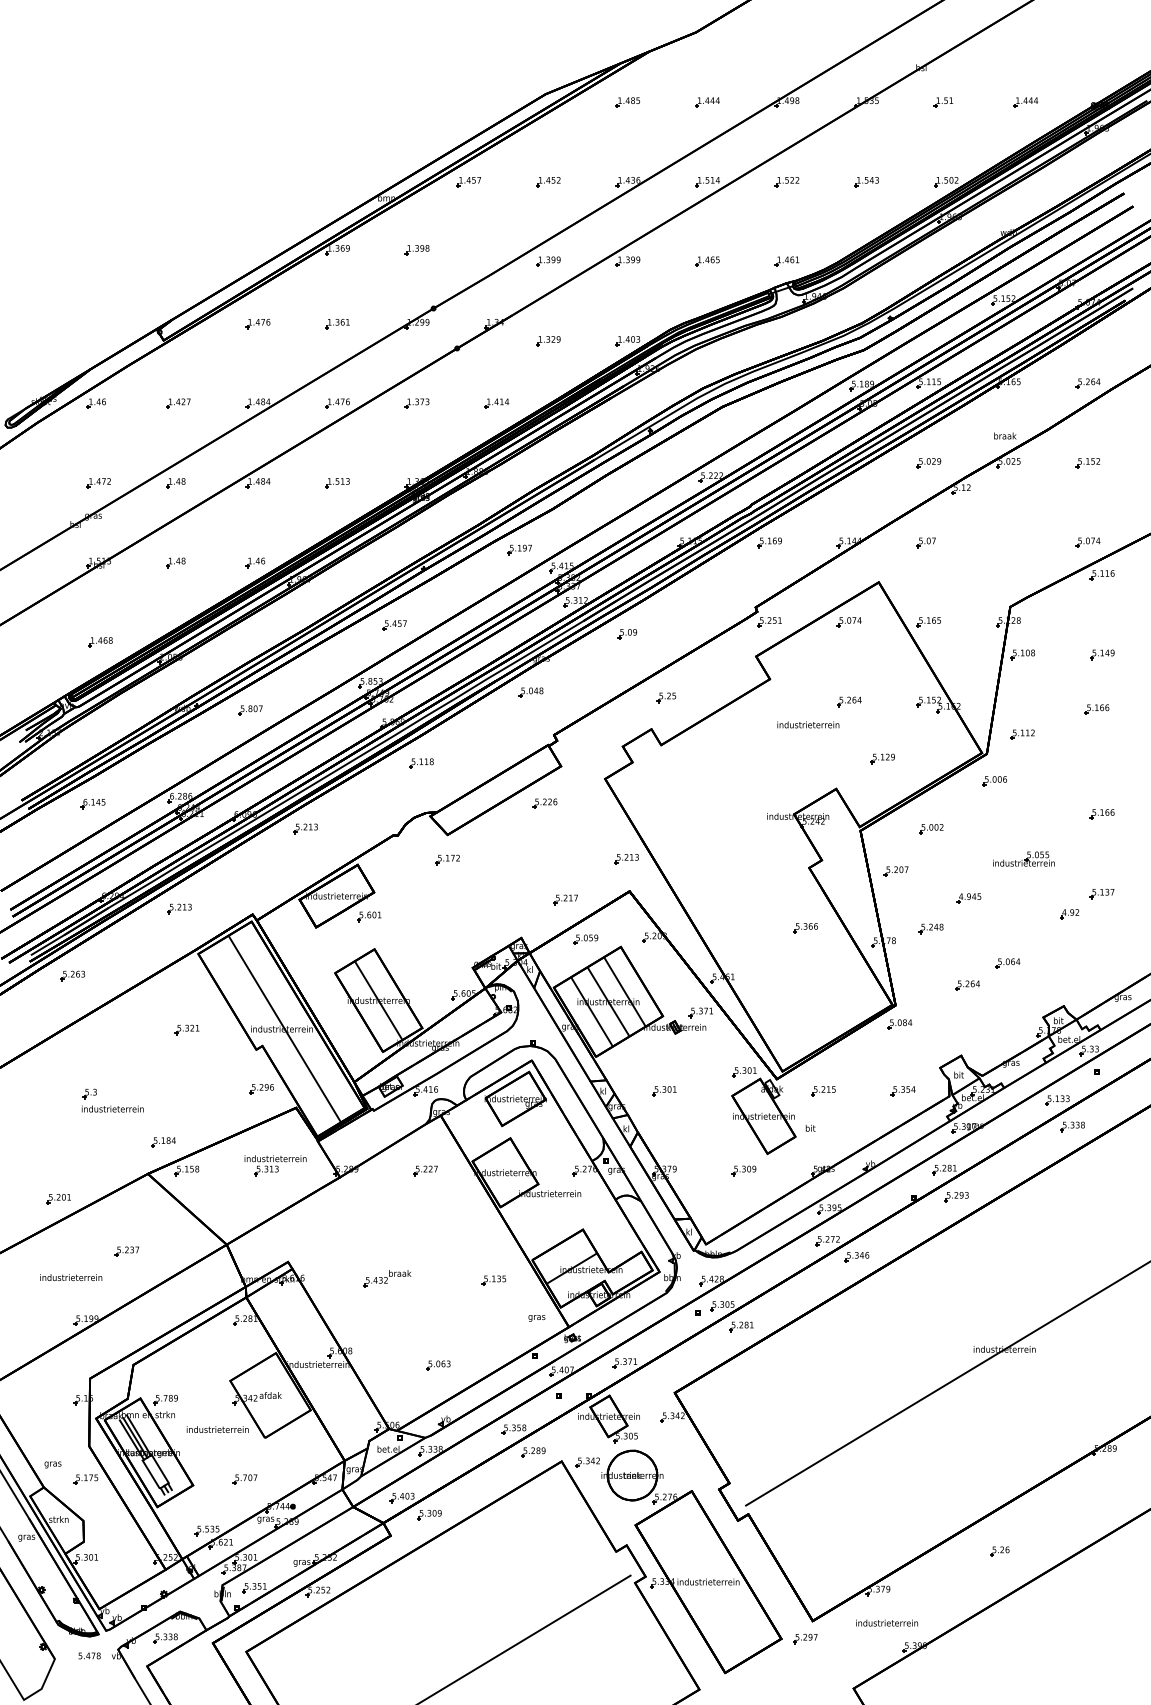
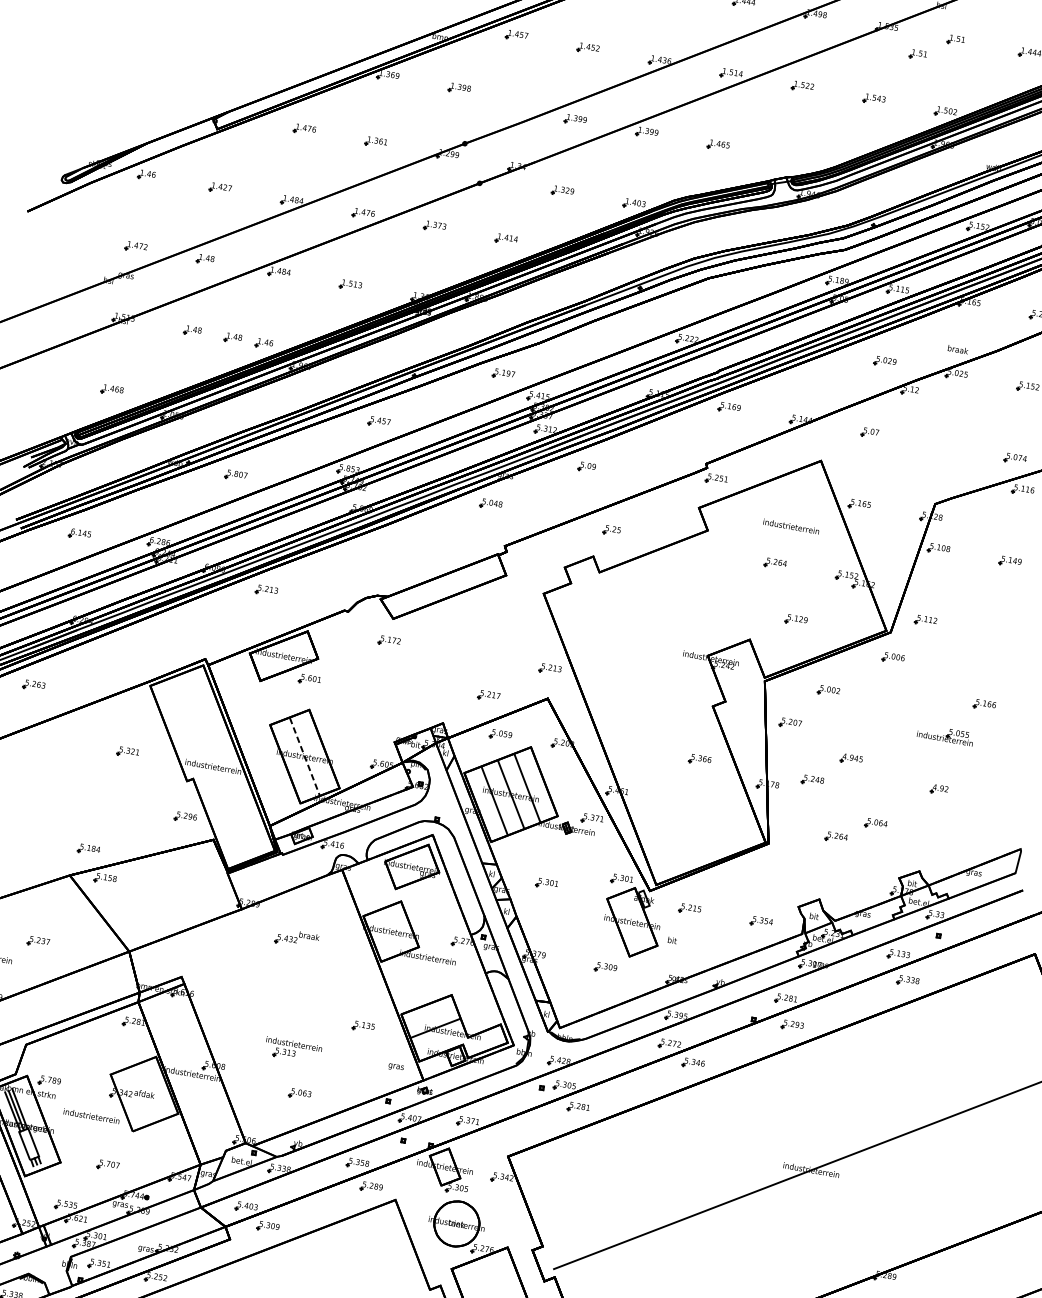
part: (905, 125) -> (918, 54), added
part: (786, 261) -> (789, 157), removed
part: (220, 562) -> (232, 337), added
part: (848, 622) -> (787, 492), removed
part: (1096, 709) -> (996, 610), removed
text: (808, 724) -> (791, 526), moved
part: (421, 763) -> (381, 550), removed
part: (544, 803) -> (485, 606), removed
part: (1023, 858) -> (945, 734), moved
part: (1101, 893) -> (971, 776), removed
part: (179, 908) -> (140, 642), removed
line: (378, 1000) -> (304, 756), solid -> dashed
part: (899, 1024) -> (768, 861), removed
line: (284, 1028) -> (215, 766), removed
part: (112, 1100) -> (49, 803), removed
part: (275, 1165) -> (293, 1050), moved
part: (425, 1170) -> (319, 916), removed
part: (387, 1278) -> (297, 938), moved
part: (587, 1462) -> (418, 1205), removed

